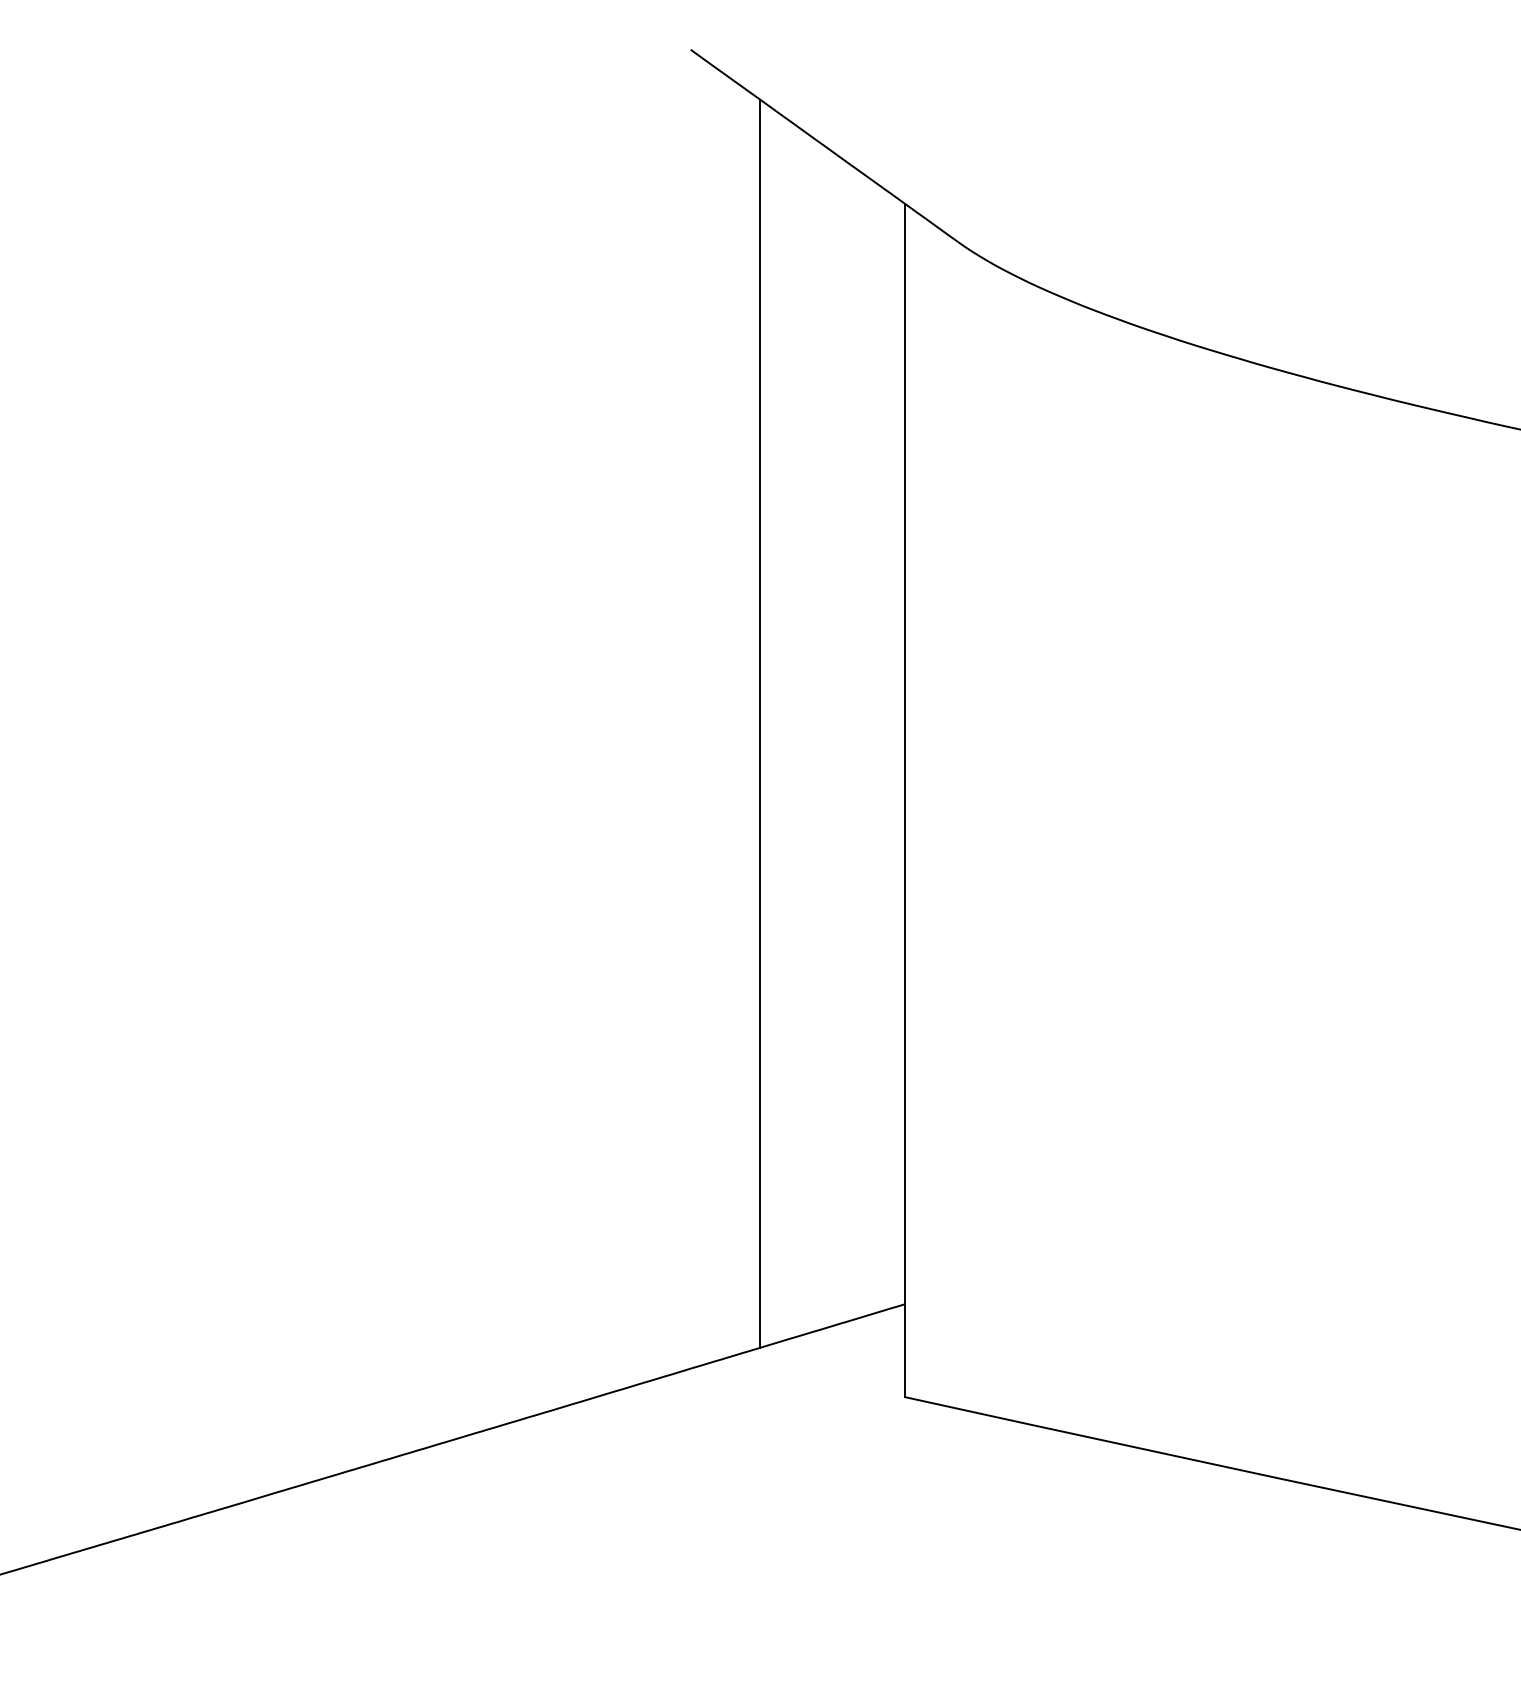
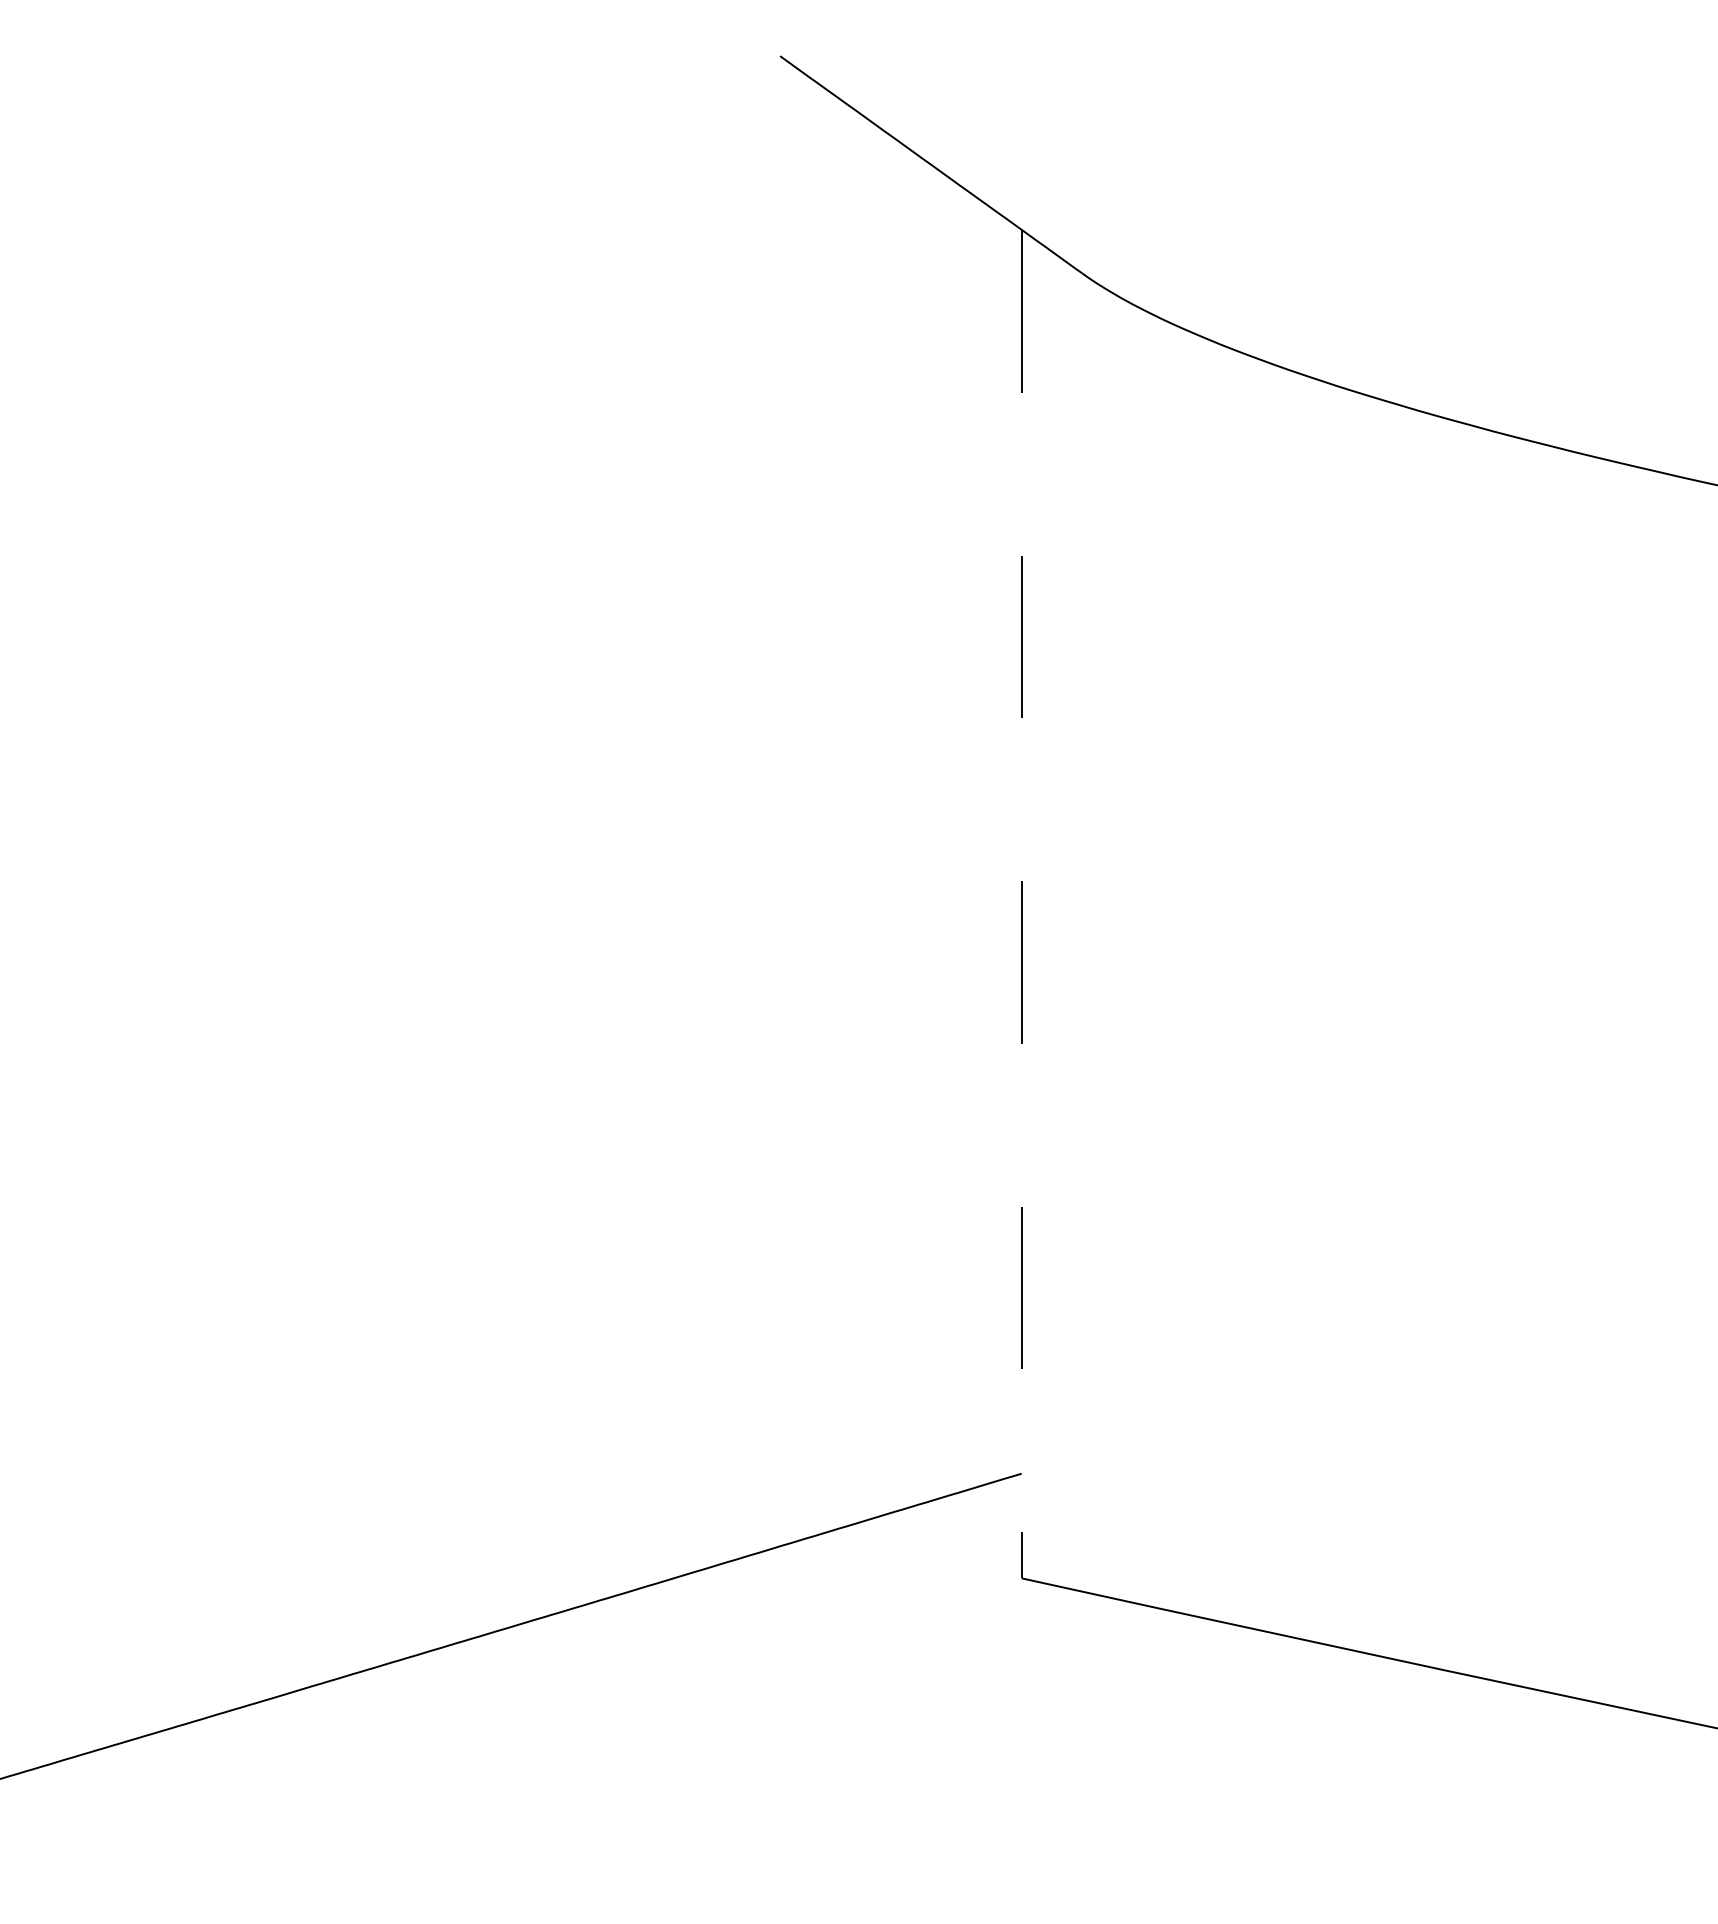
line: (760, 723) -> (858, 817), removed
line: (904, 800) -> (1021, 904), solid -> dashed

